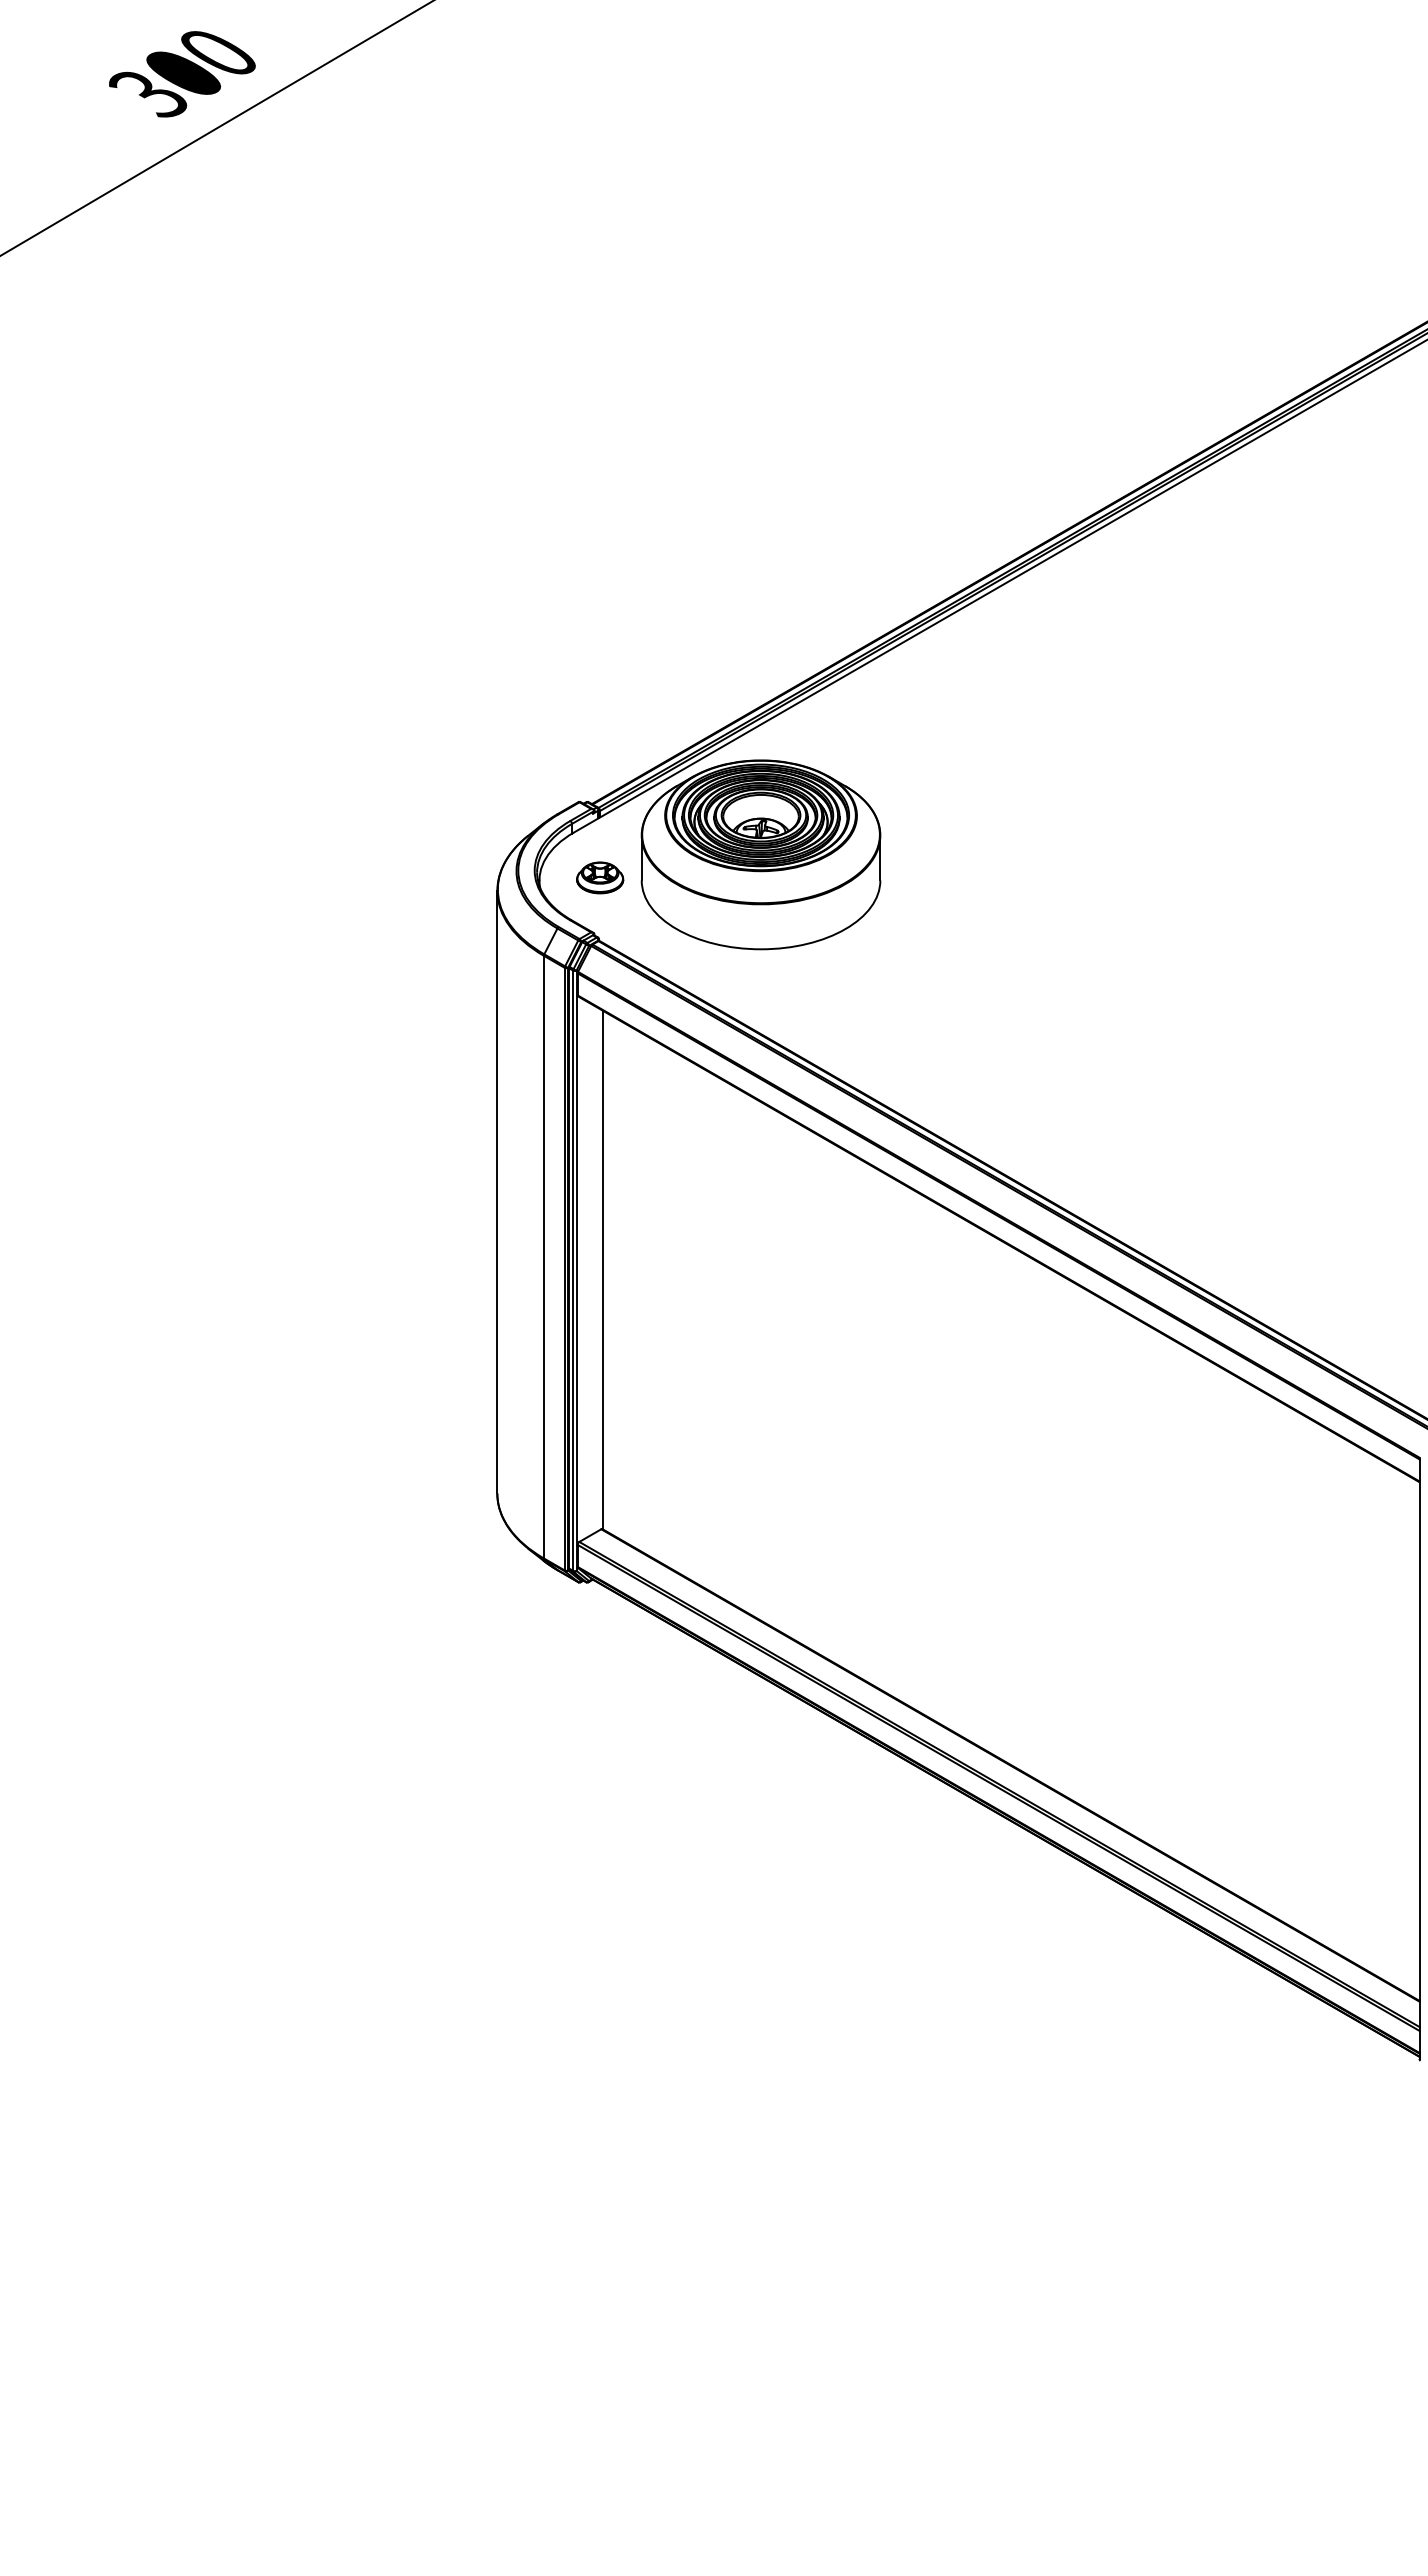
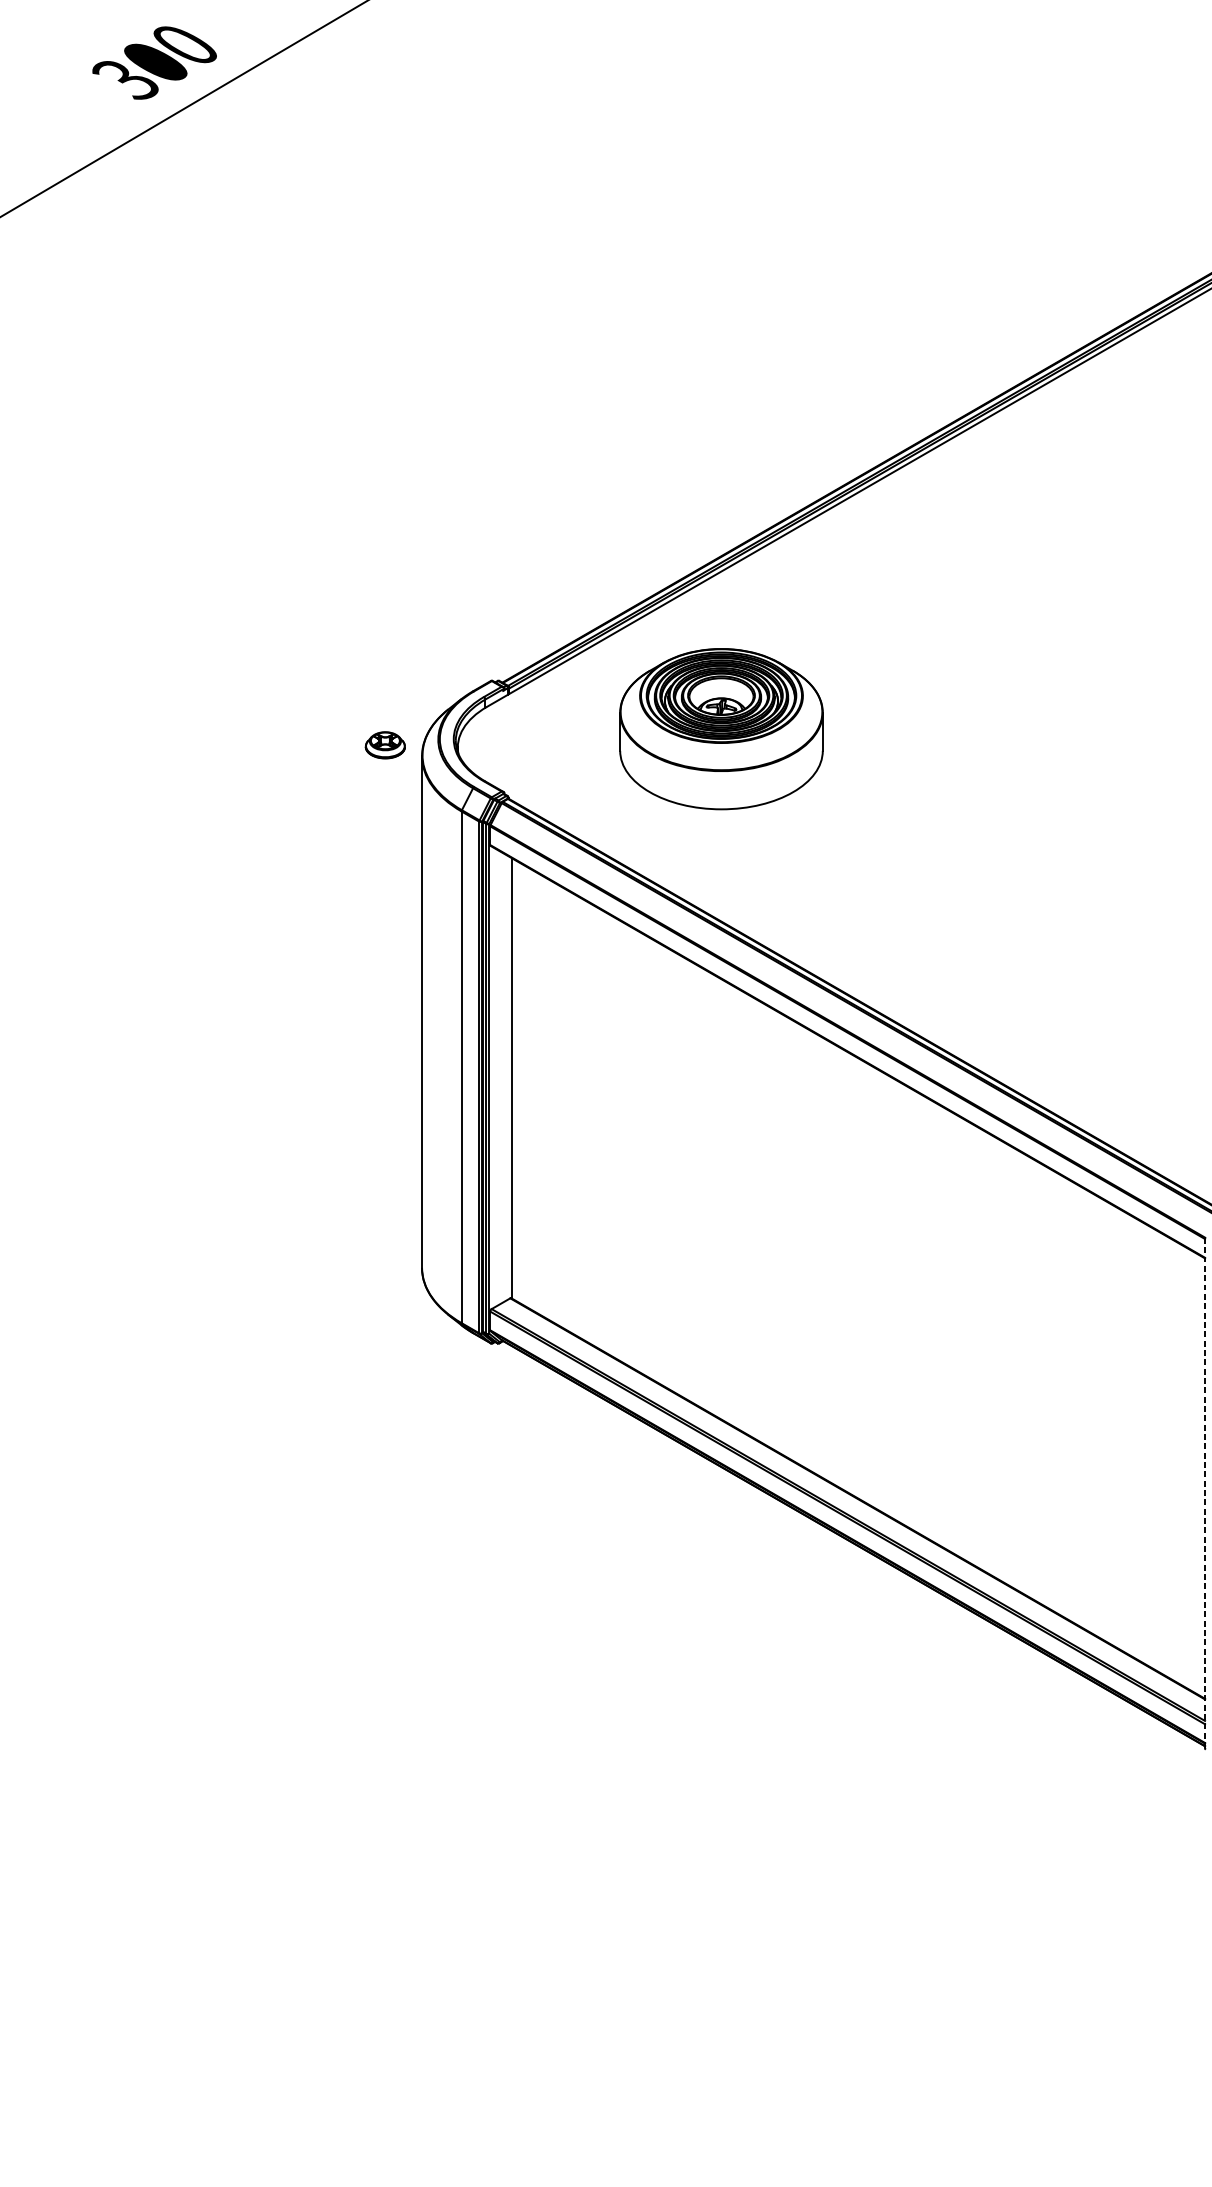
part: (760, 854) -> (721, 728), moved
part: (600, 877) -> (385, 744), moved
line: (1419, 1758) -> (1204, 1492), solid -> dashed

